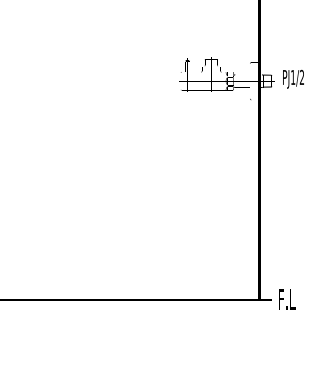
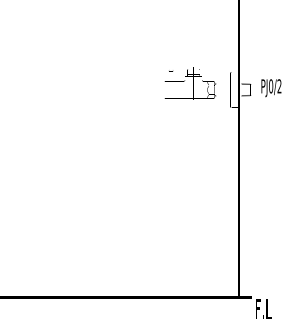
text: (292, 76) -> (270, 85), PJ1/2 -> PJ0/2
text: (287, 299) -> (263, 309), moved

